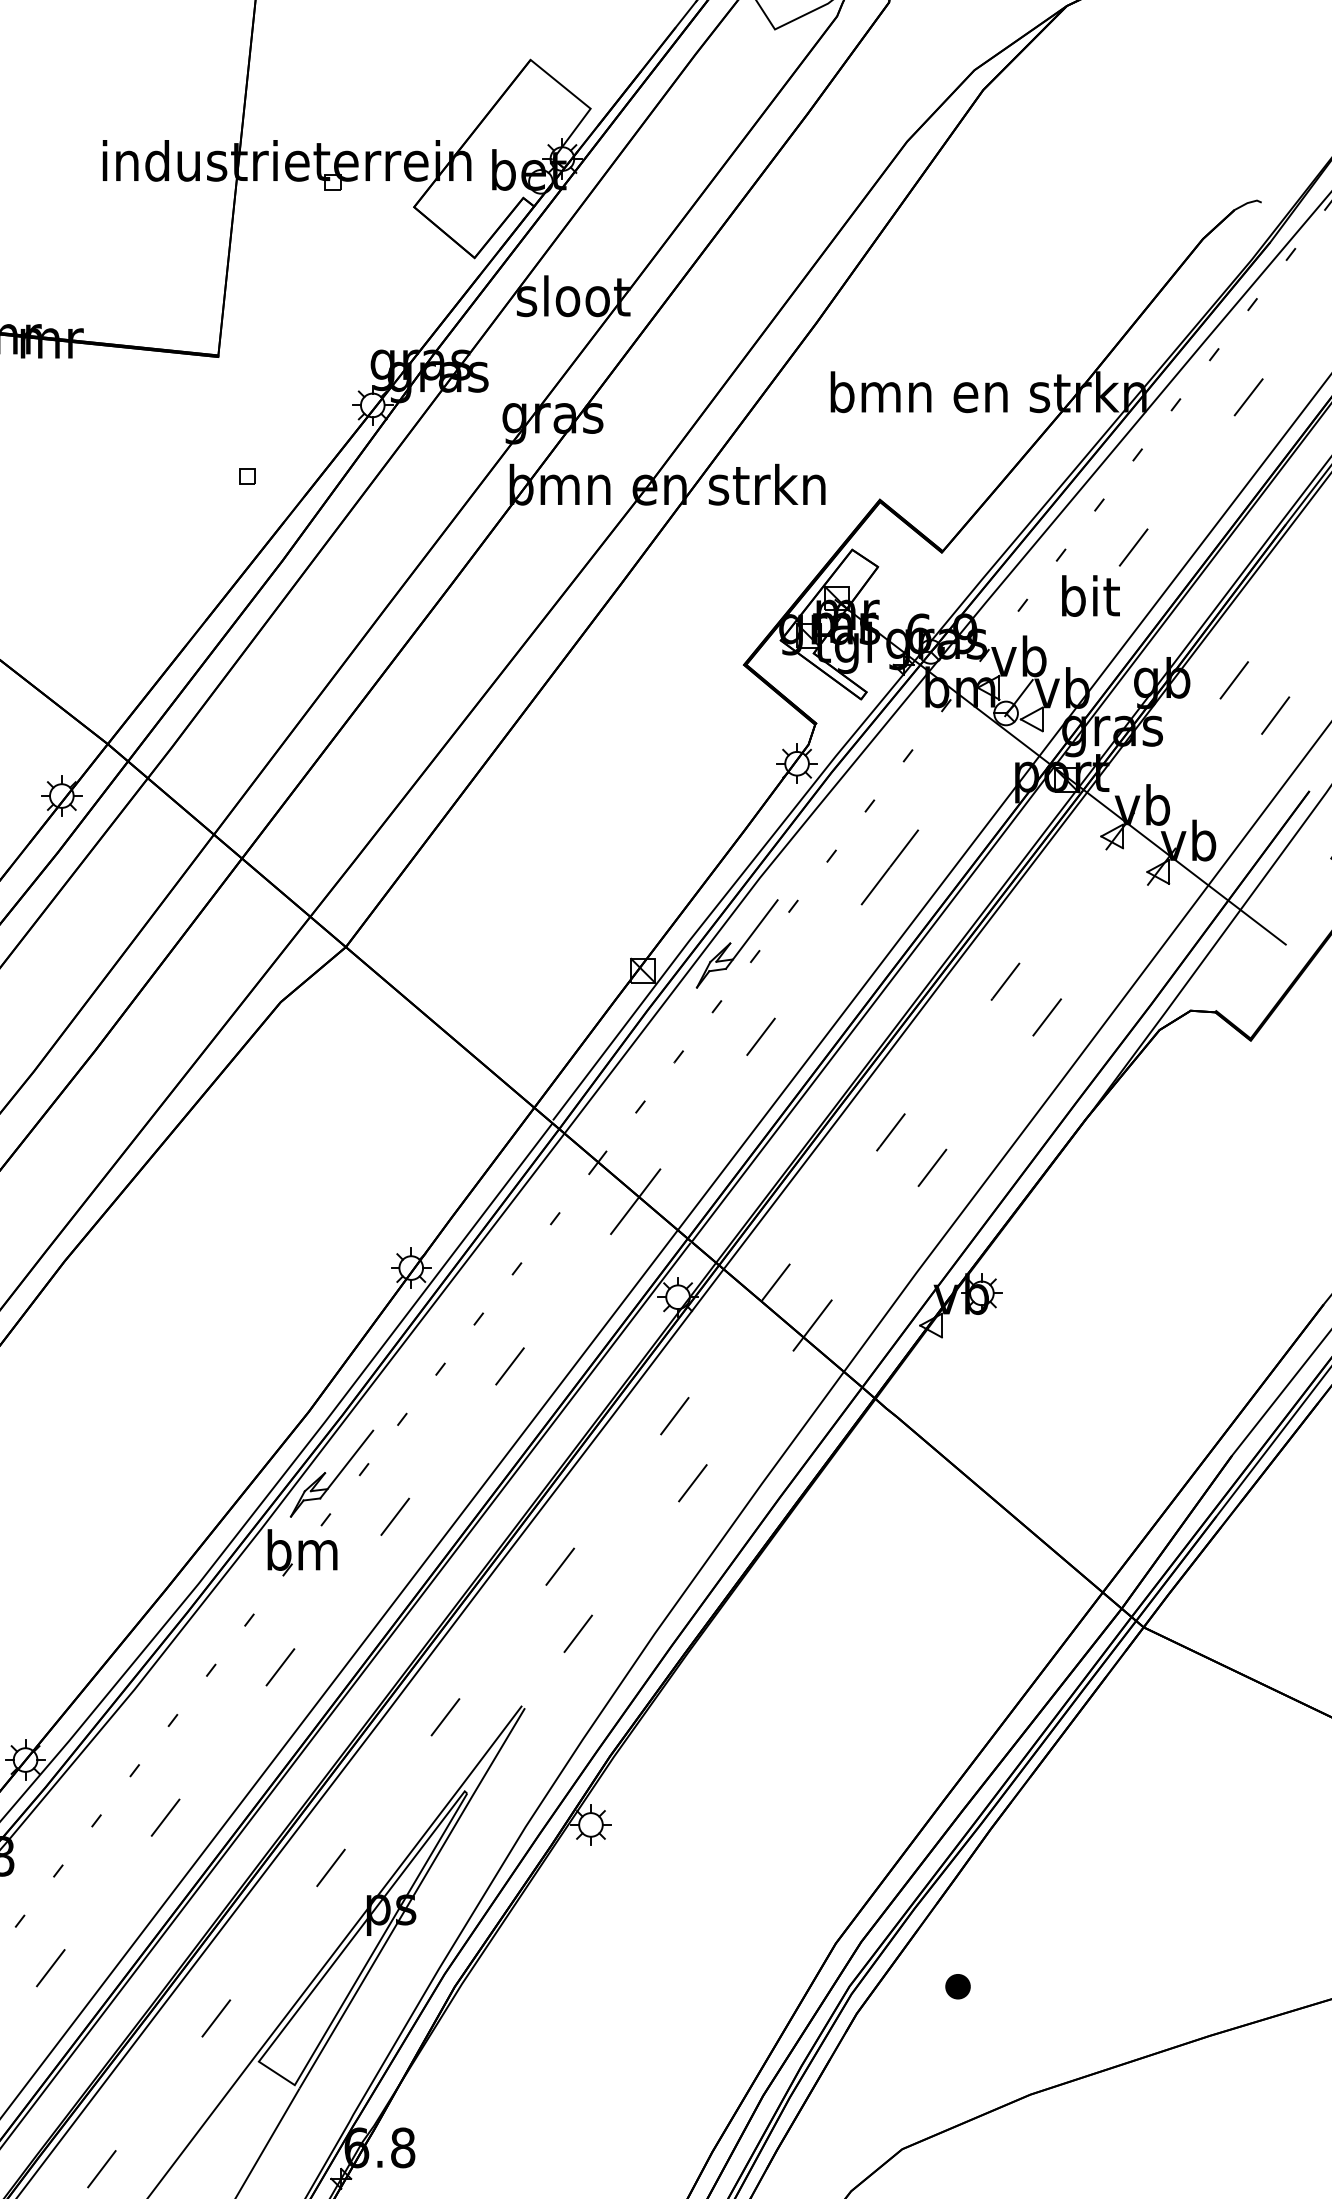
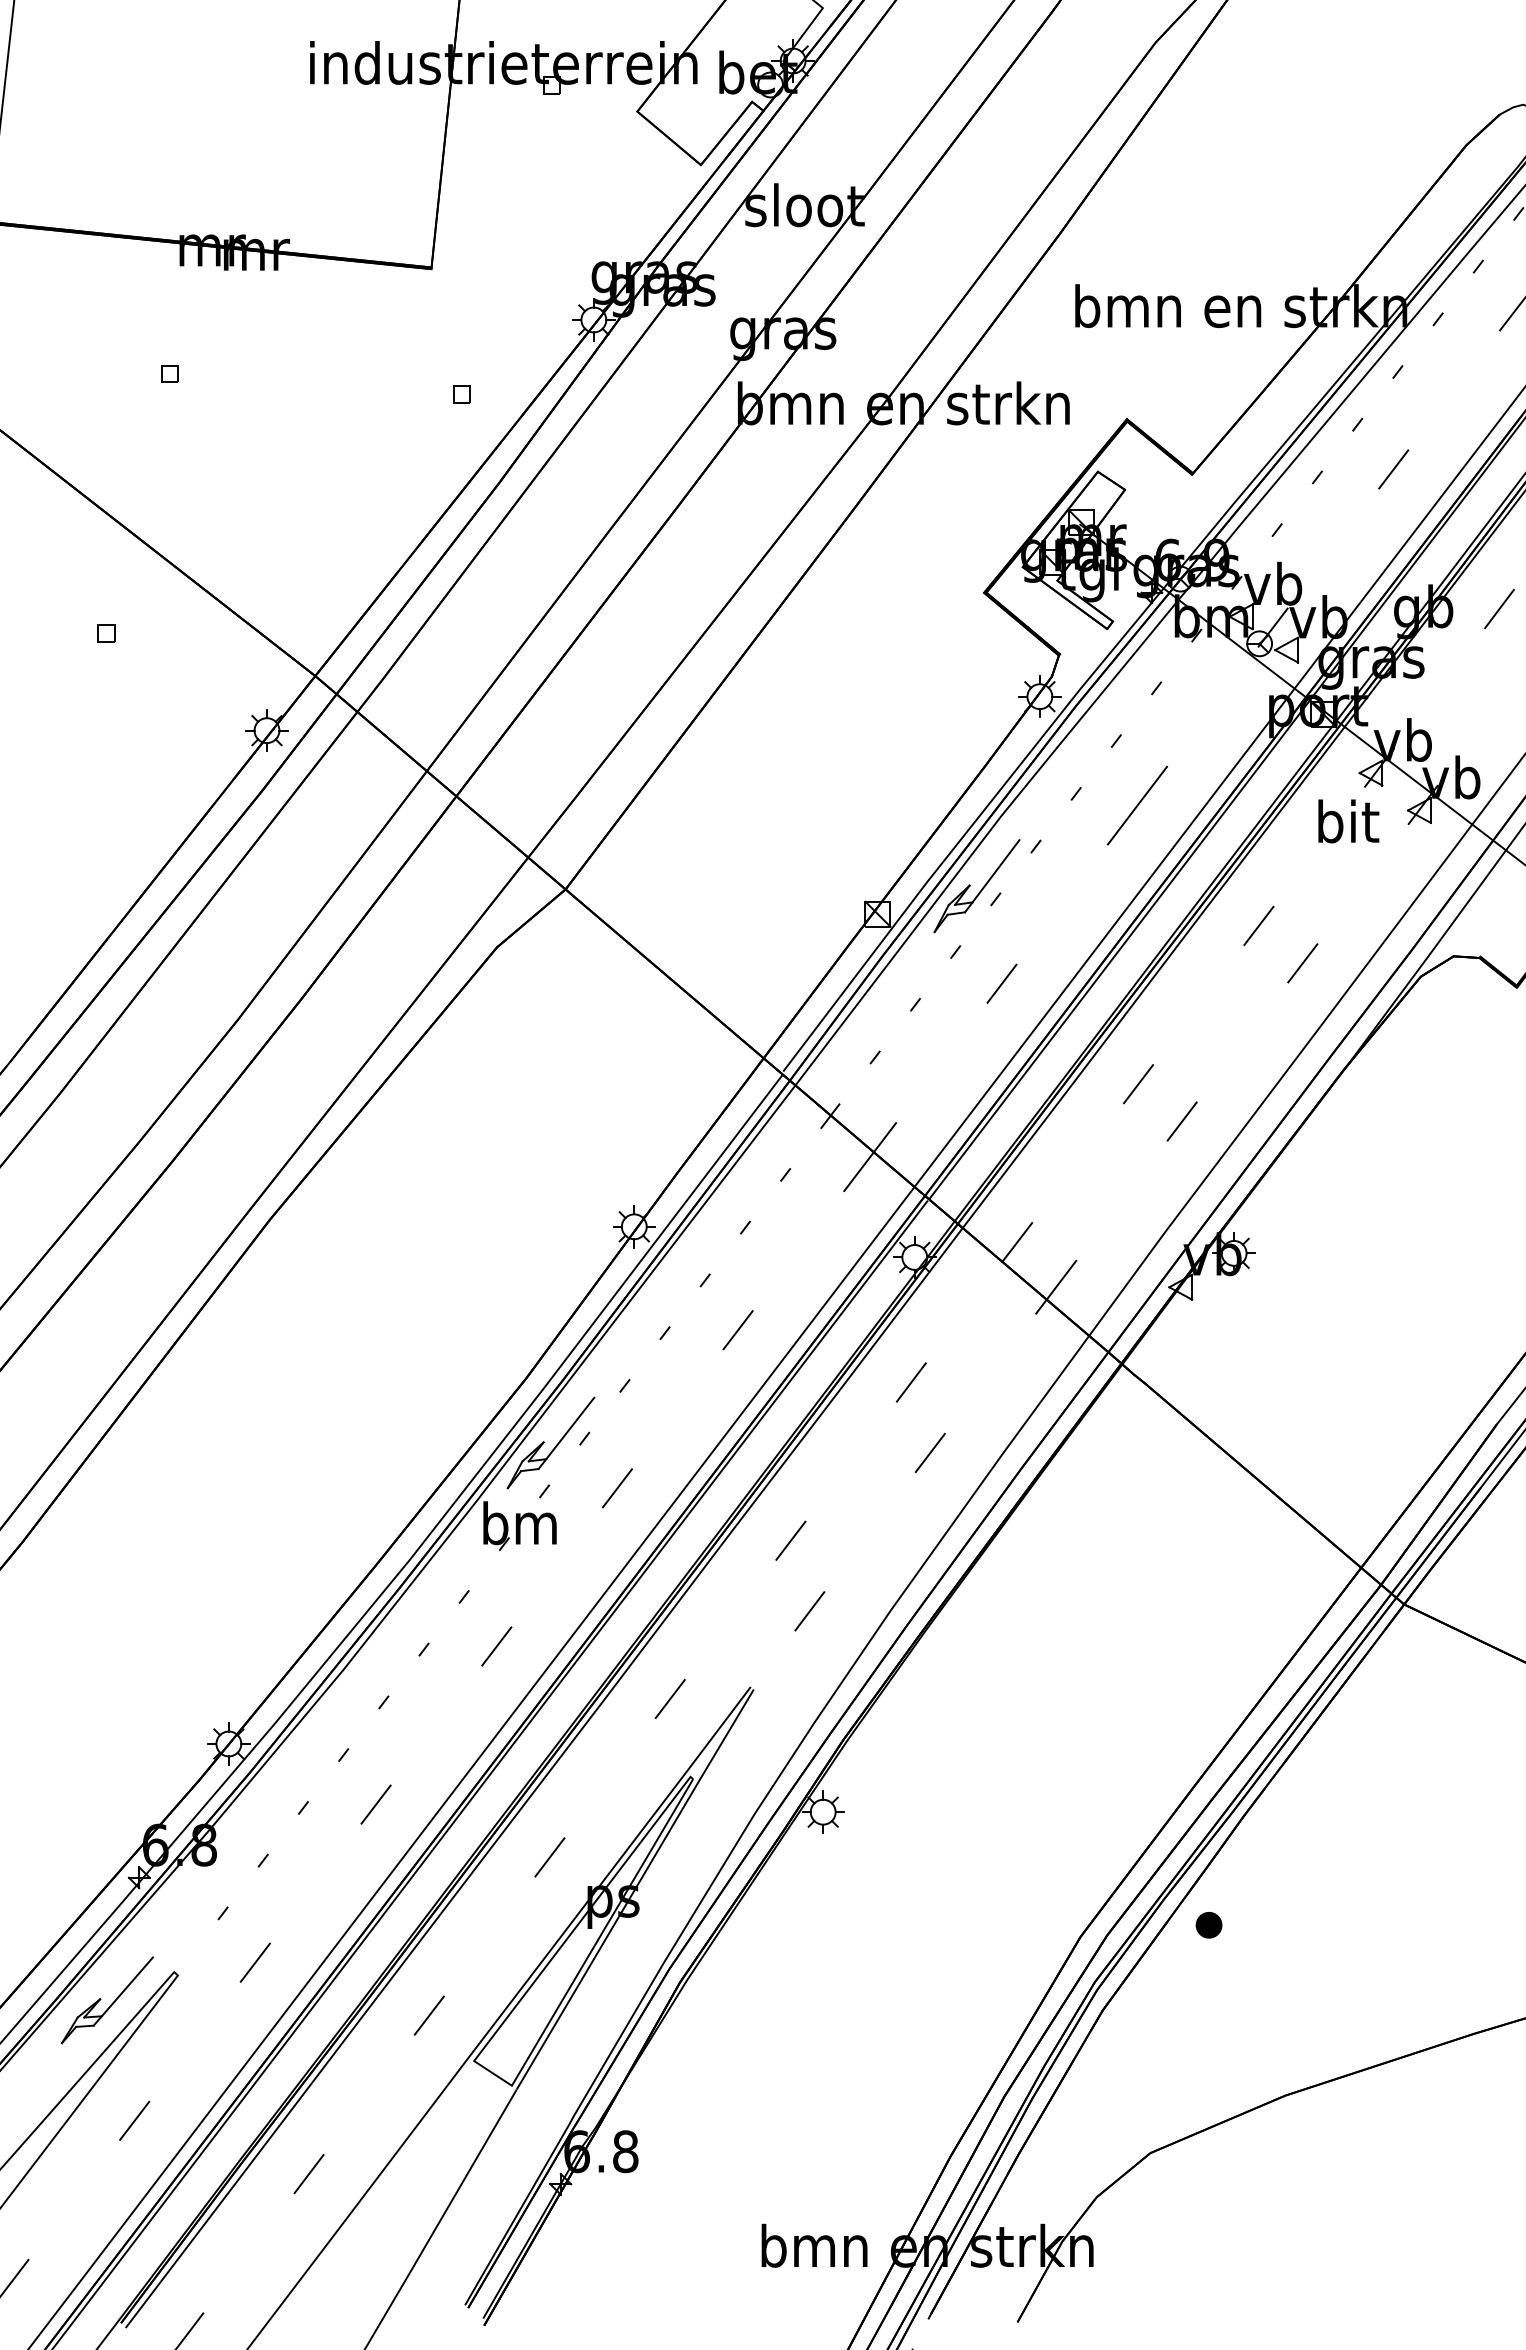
text: (1090, 596) -> (1348, 821), moved
part: (957, 1986) -> (1208, 1925), moved

